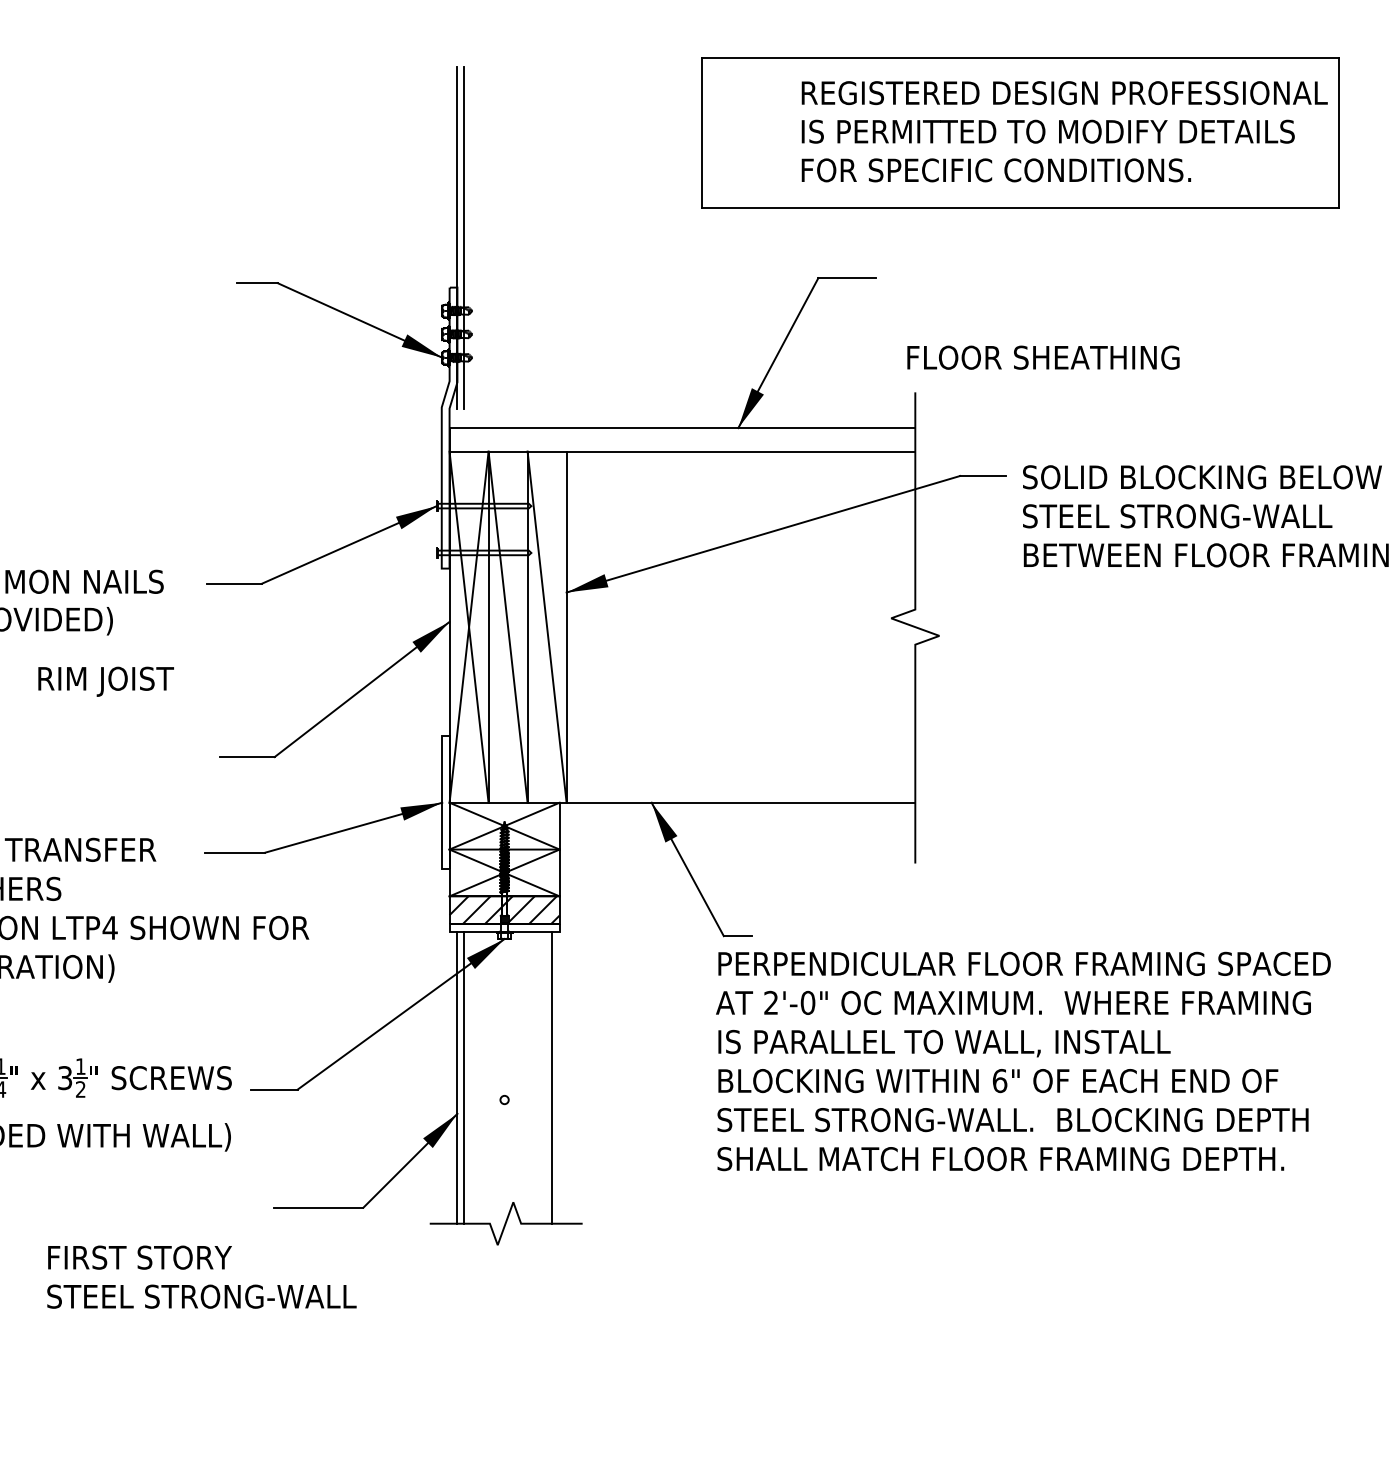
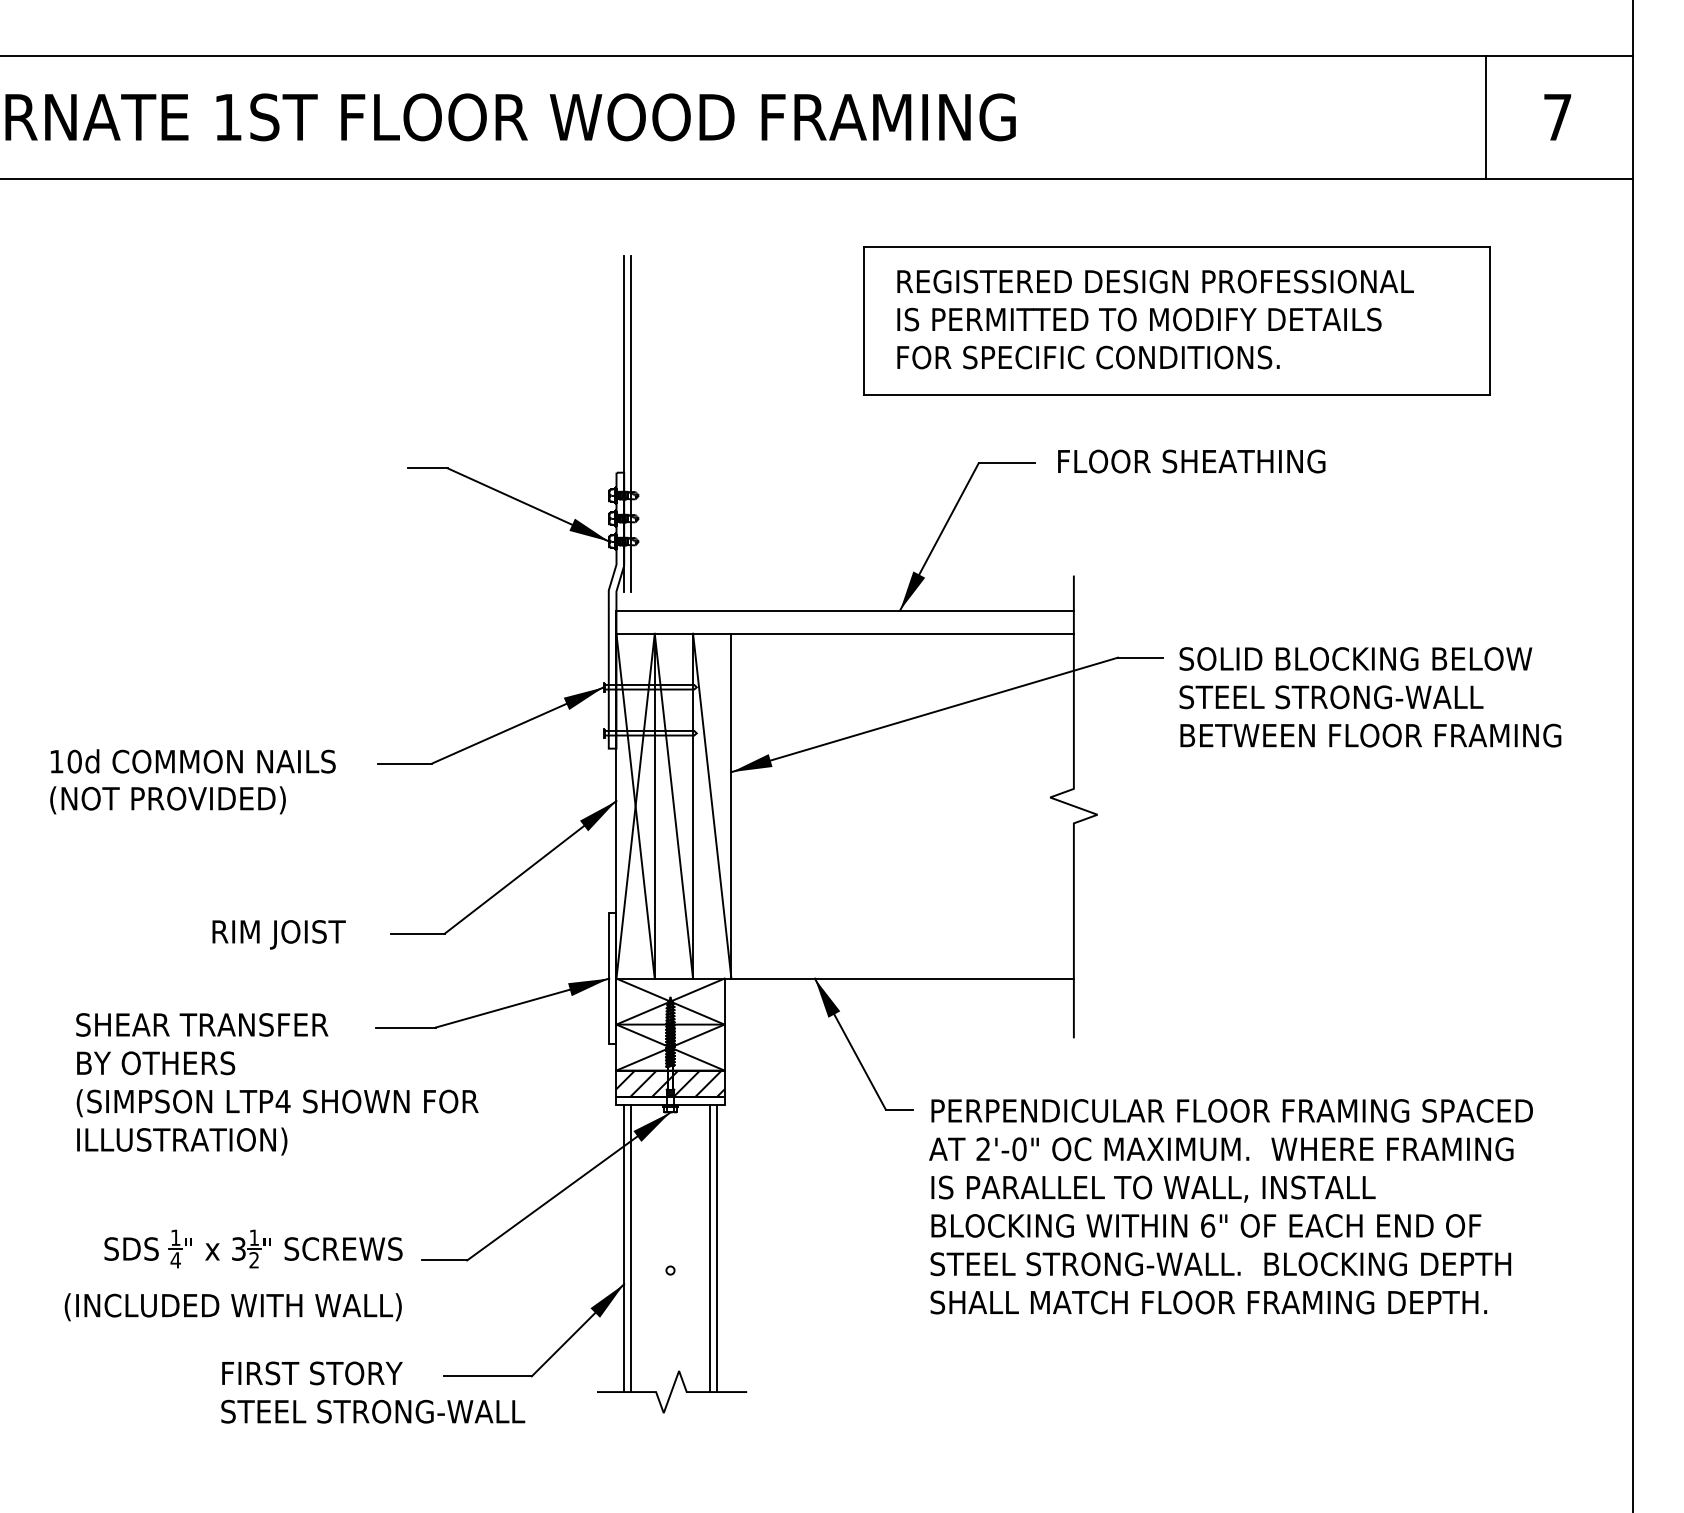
text: (1064, 131) -> (1155, 319), moved
text: (1043, 357) -> (1191, 461), moved
text: (105, 681) -> (278, 934), moved
text: (1022, 1061) -> (1230, 1206), moved
line: (545, 1077) -> (710, 1248), added
text: (202, 1277) -> (373, 1392), moved

